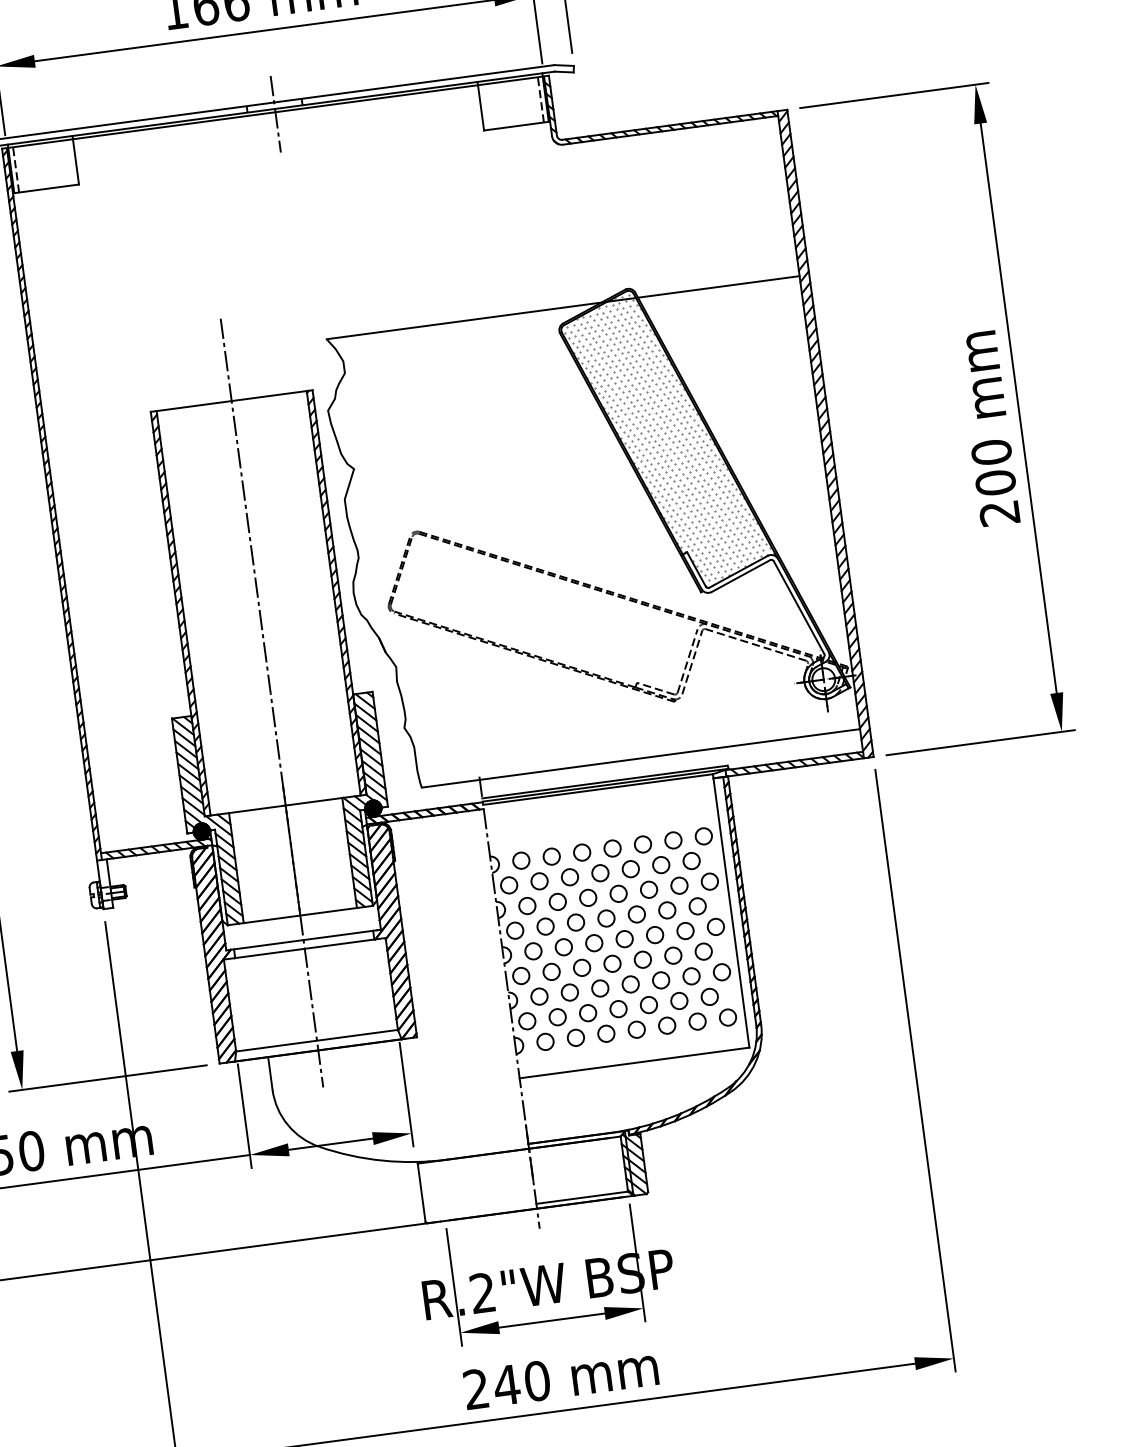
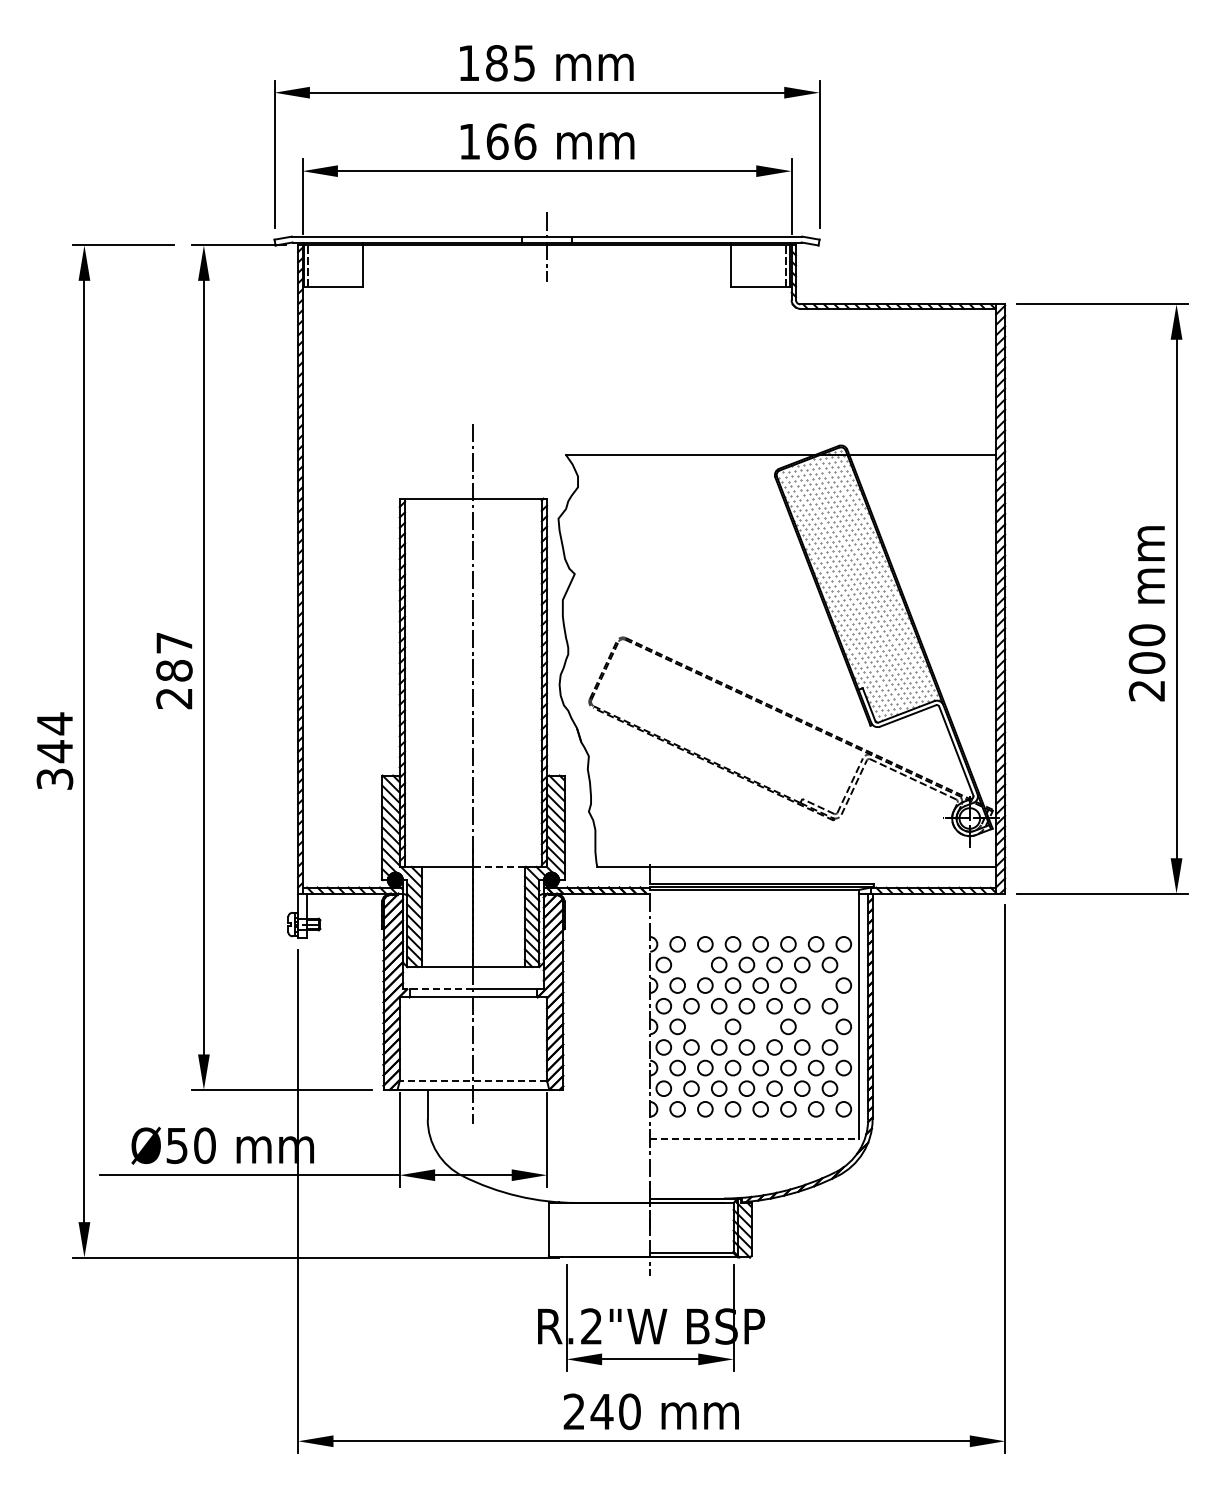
line: (314, 801) -> (499, 866), solid -> dashed
circle: (539, 880) -> (691, 964), removed
circle: (678, 885) -> (815, 985), removed
circle: (684, 930) -> (815, 1026), removed
circle: (624, 938) -> (760, 1026), removed
line: (266, 945) -> (439, 989), solid -> dashed
circle: (563, 946) -> (705, 1026), removed
line: (317, 1040) -> (473, 1080), solid -> dashed
line: (634, 1062) -> (754, 1138), solid -> dashed

